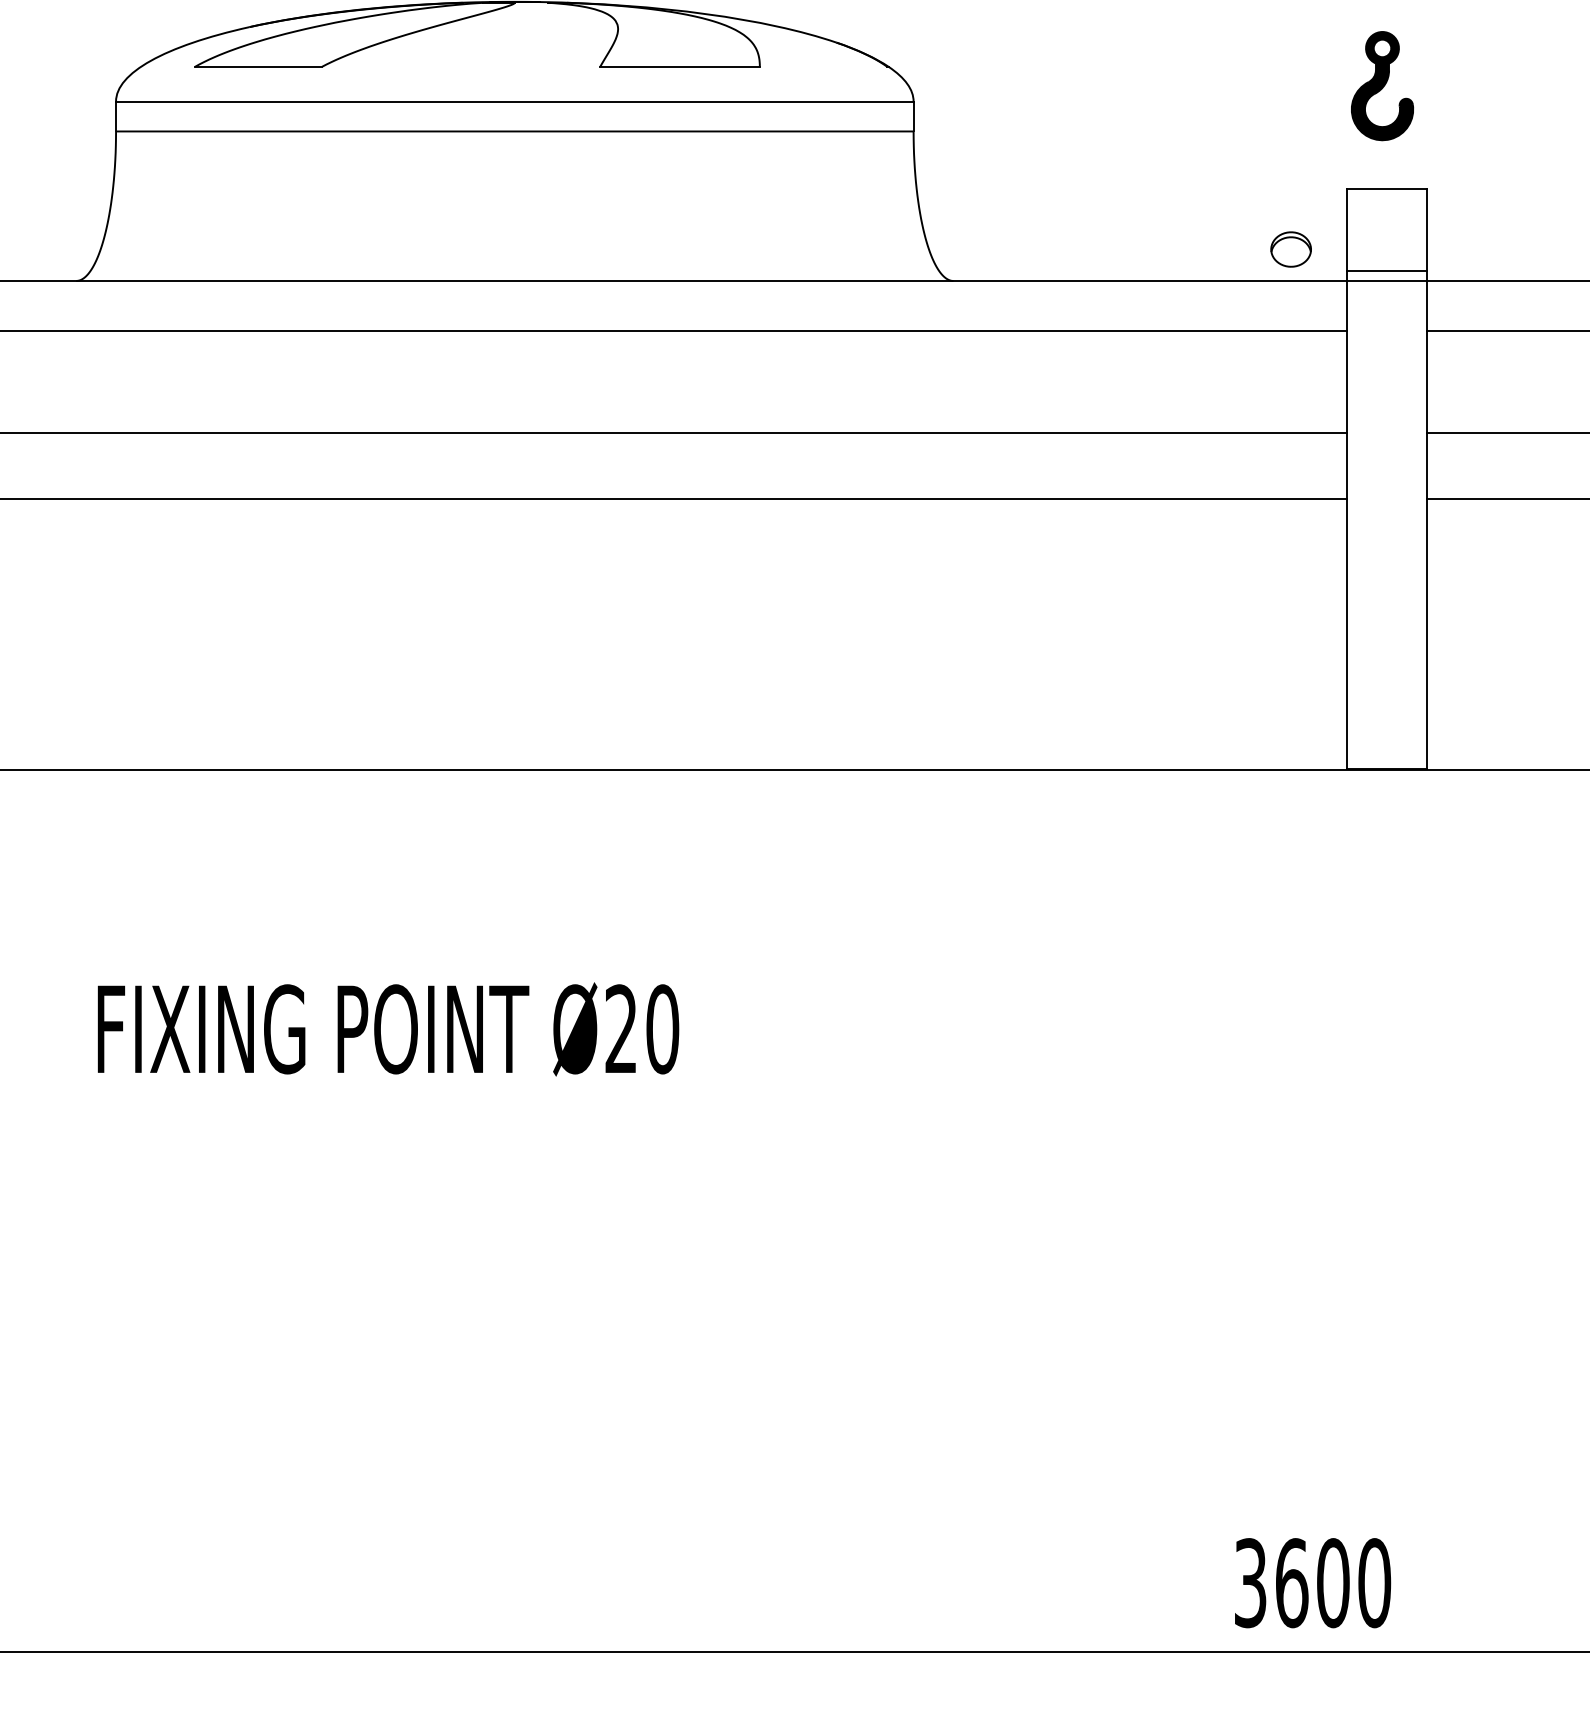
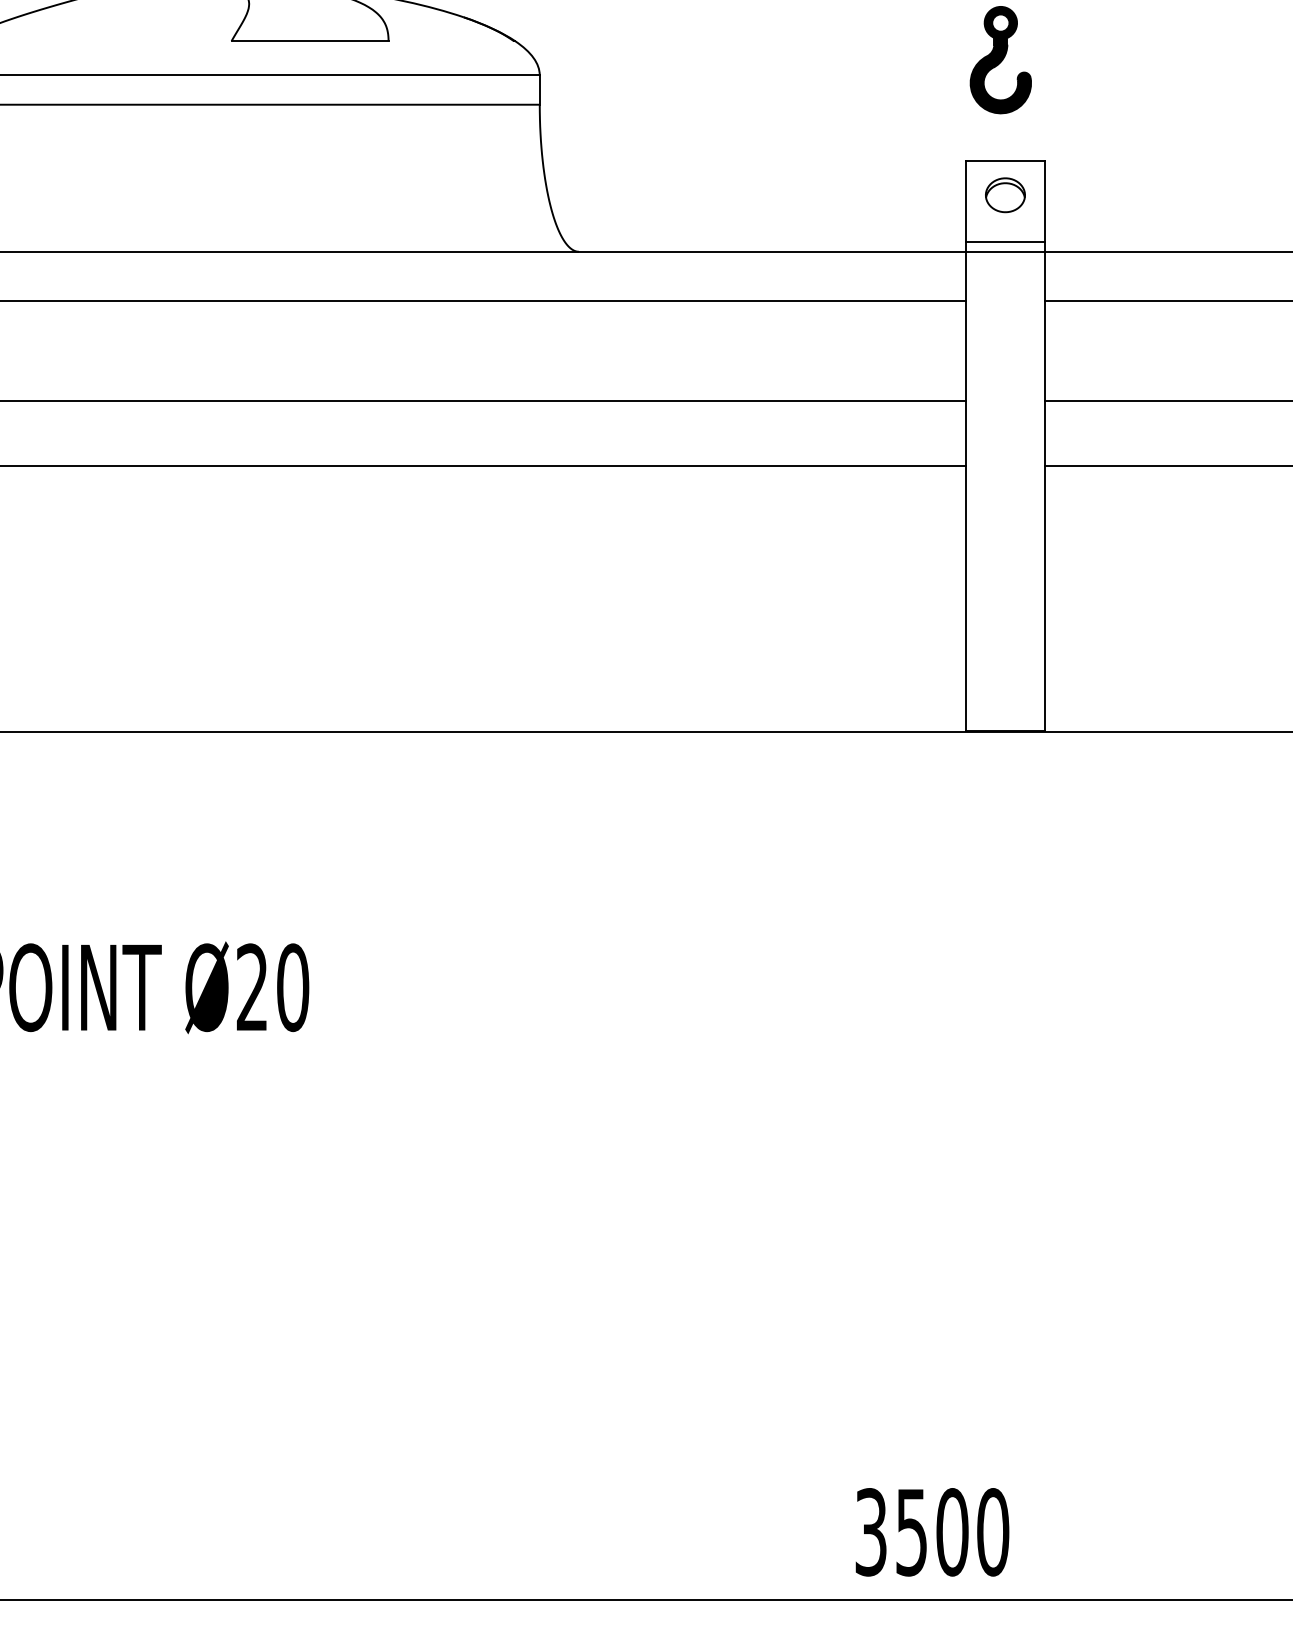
part: (1290, 249) -> (1004, 195), moved
text: (1292, 1583) -> (912, 1532), 3600 -> 3500

